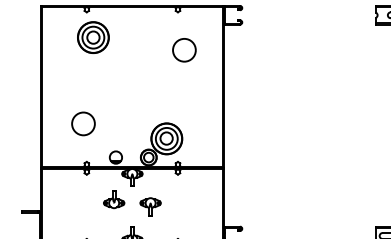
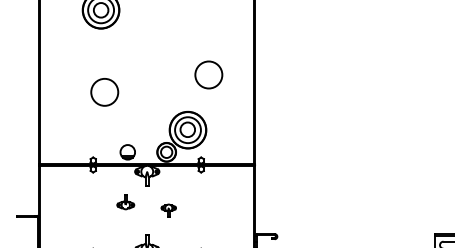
circle: (184, 50) -> (208, 75), moved
circle: (83, 123) -> (104, 91), moved
part: (114, 199) -> (126, 201), size x0.7
part: (150, 206) -> (168, 210), size x0.6

